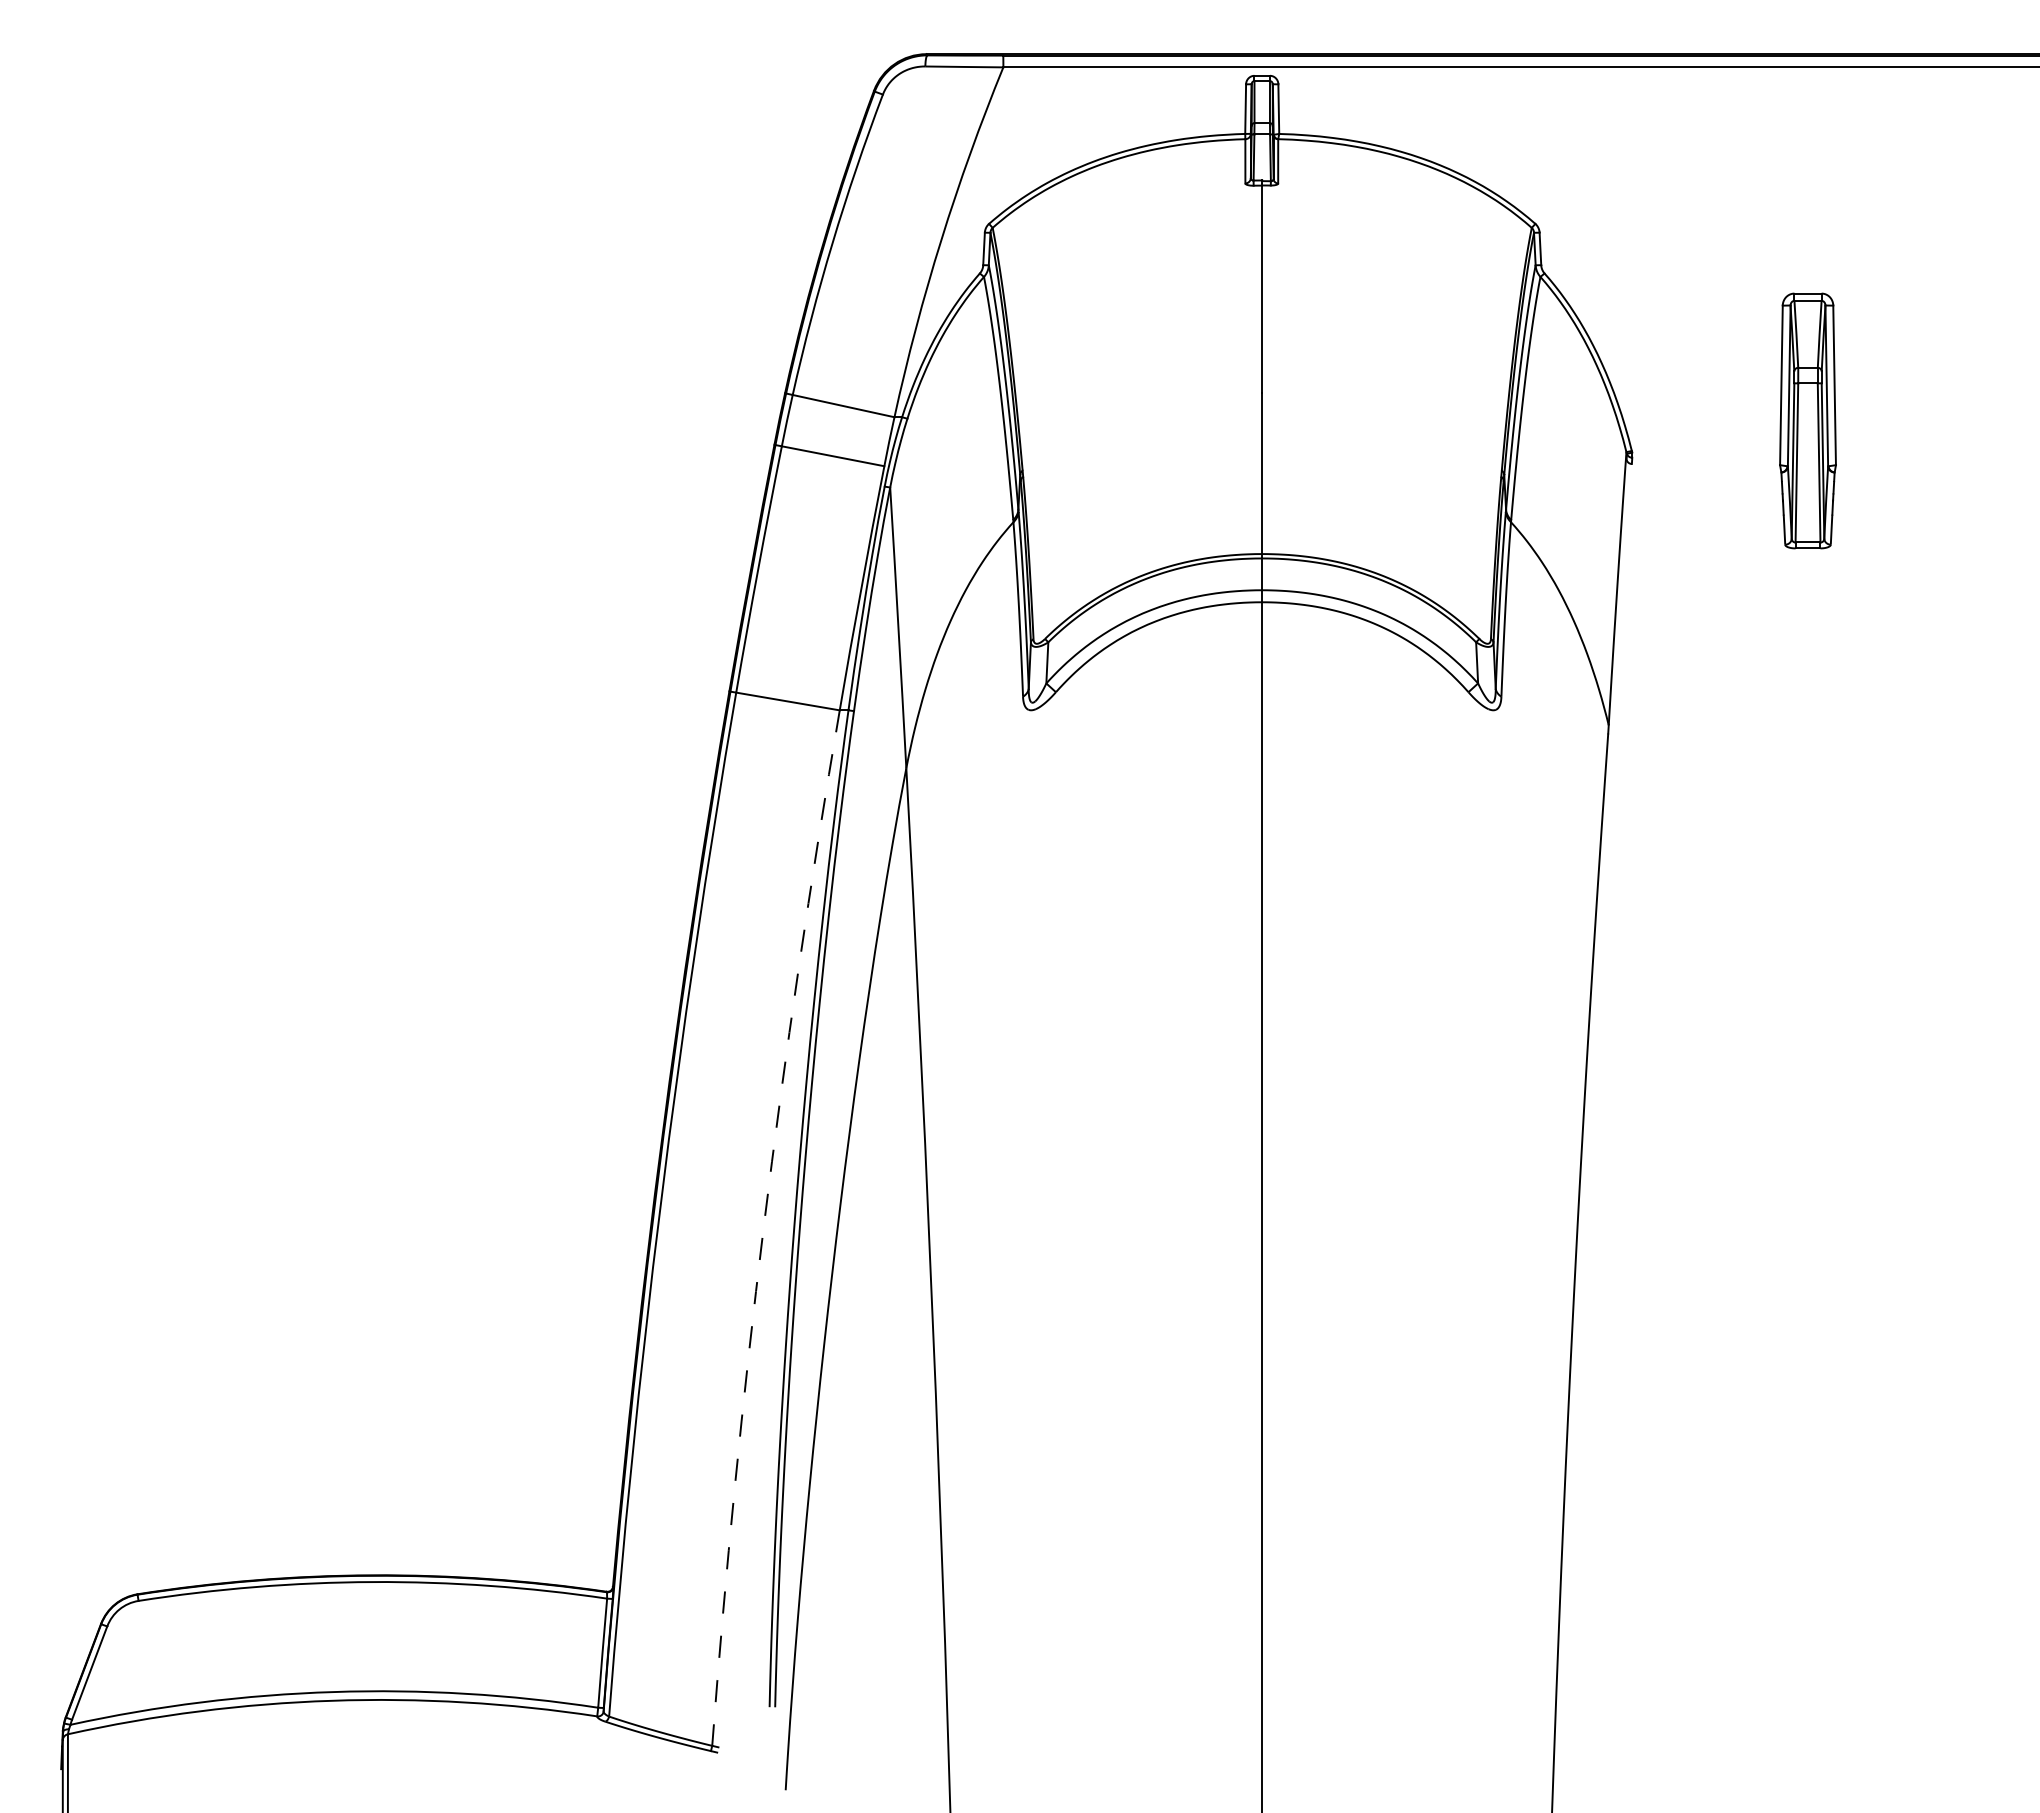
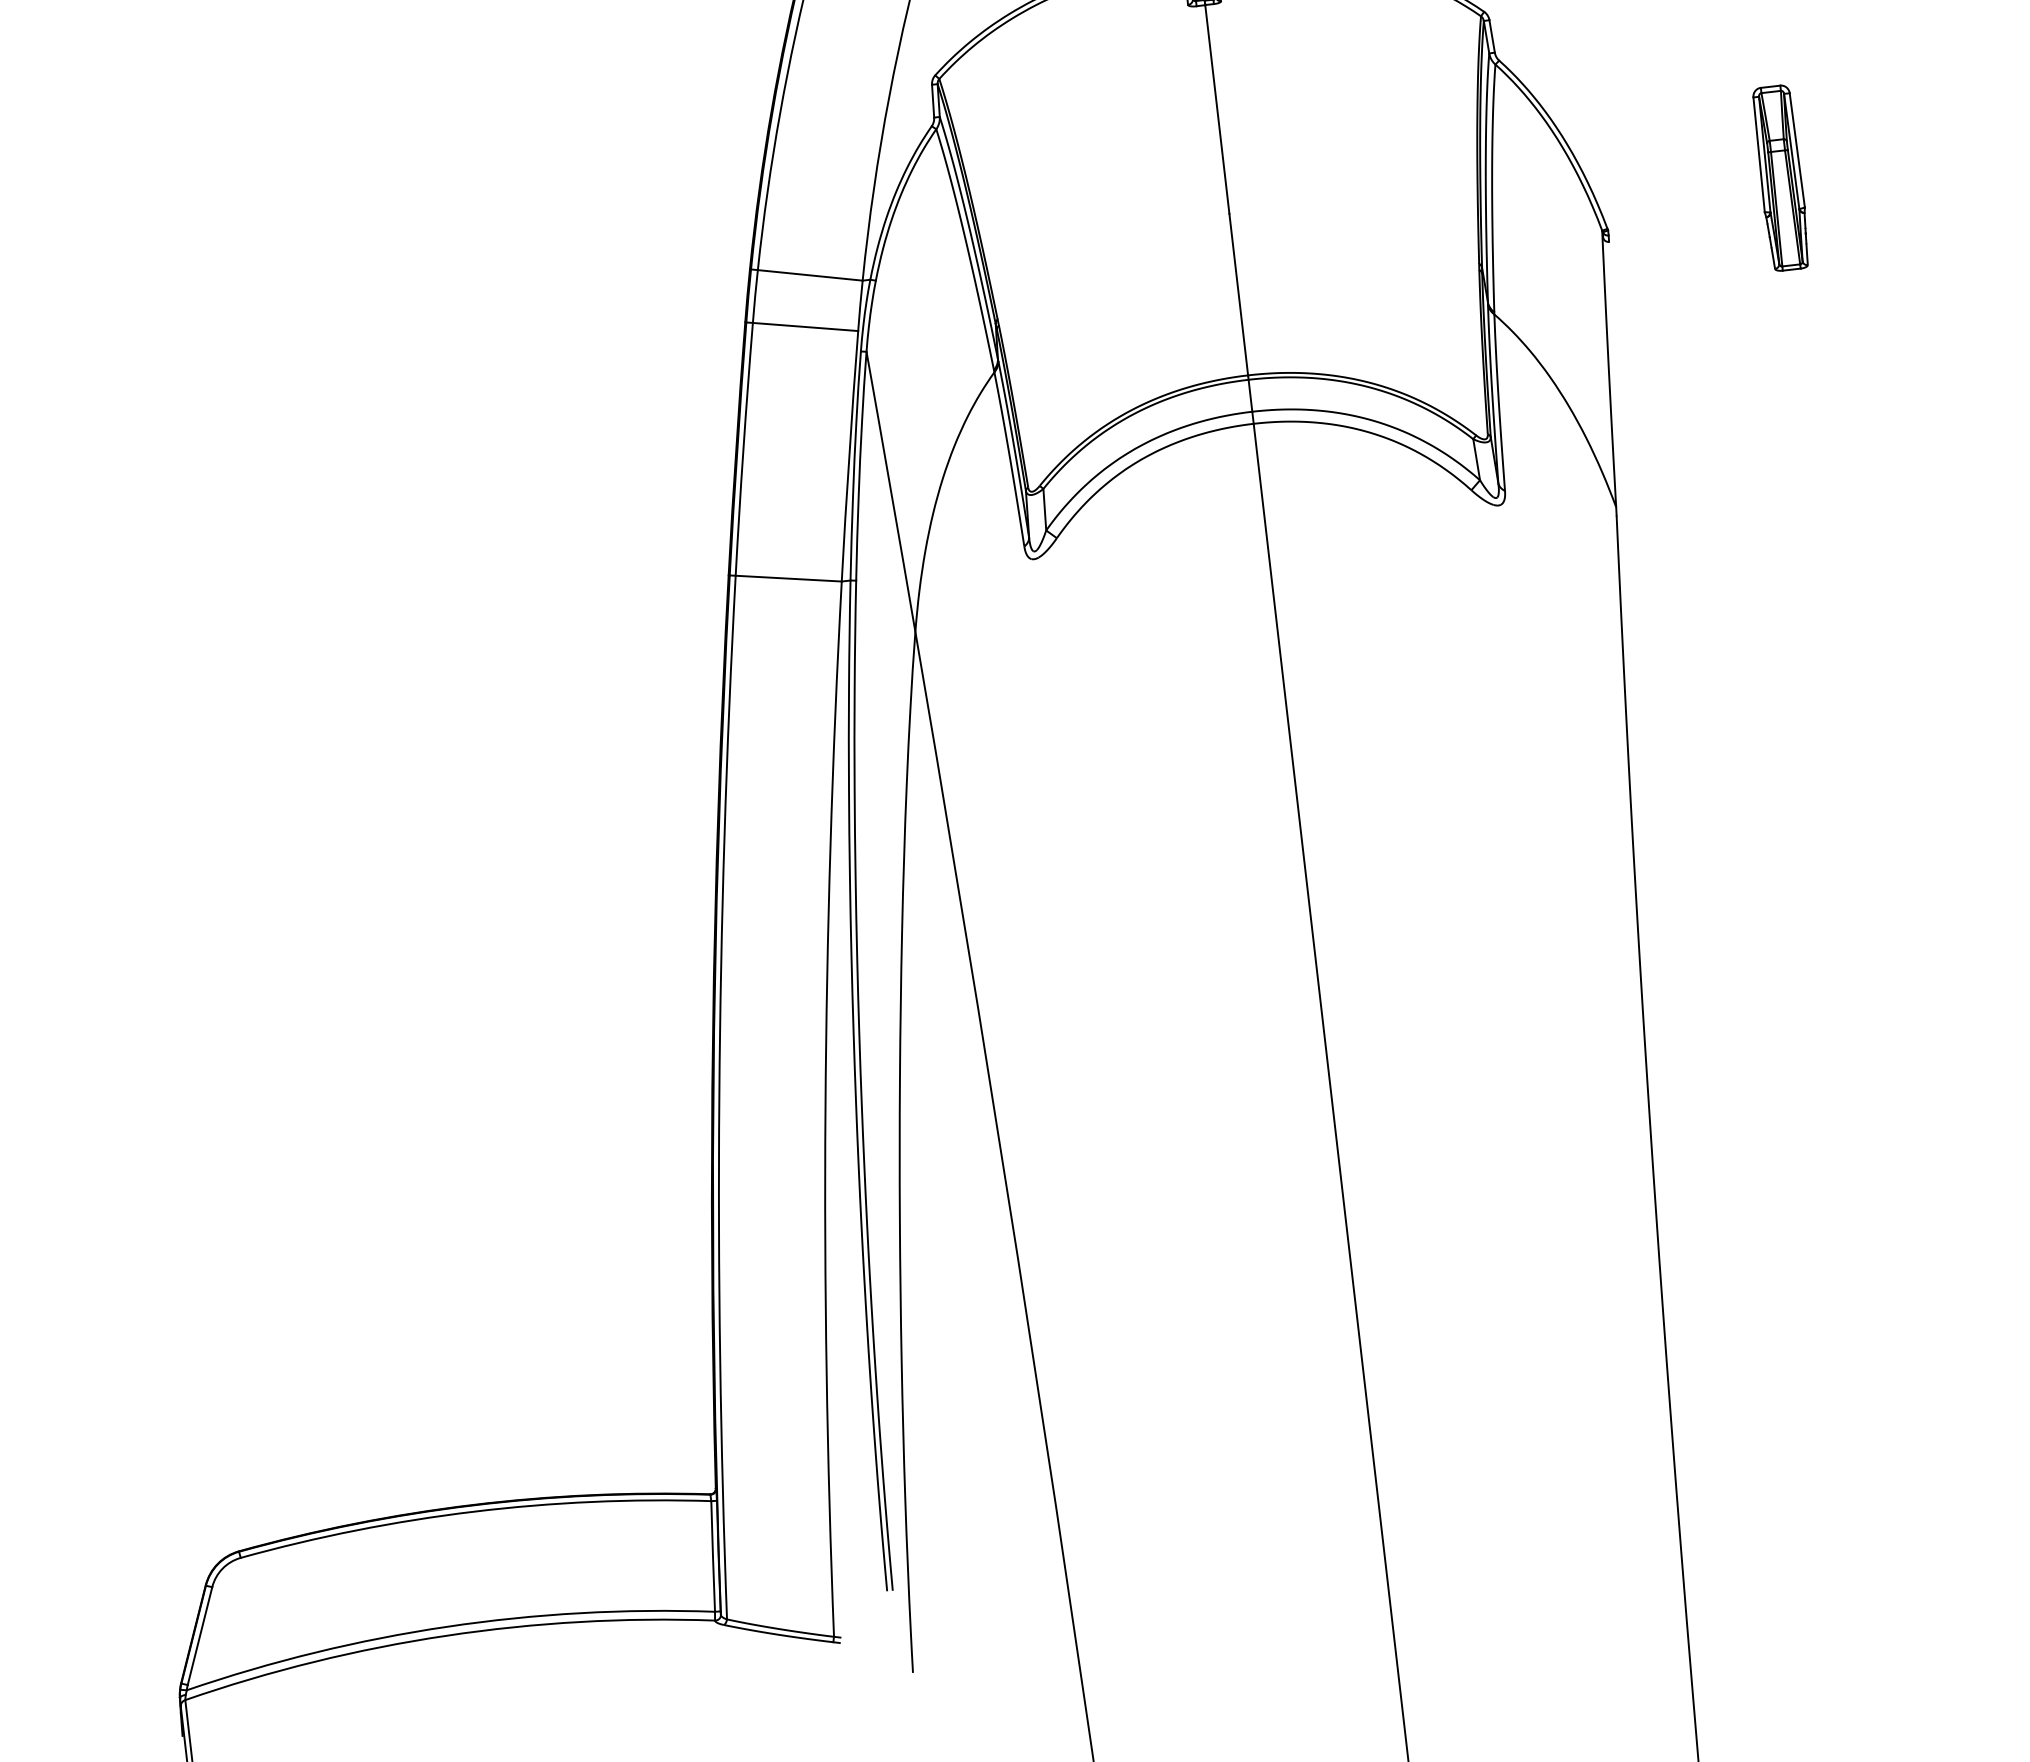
part: (1808, 420) -> (1781, 177), size x0.71
arc: (763, 1226) -> (825, 1109), dashed -> solid

